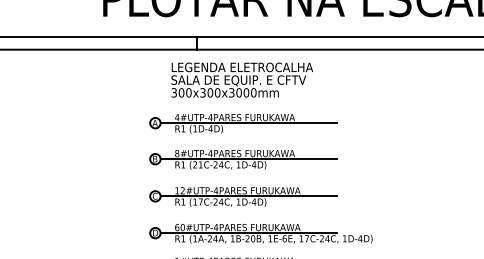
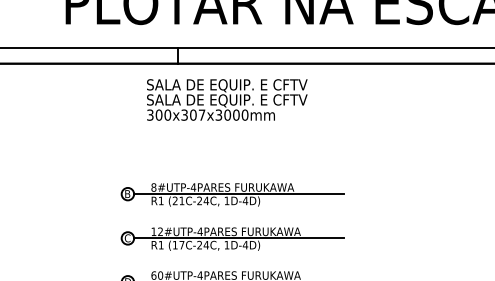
text: (242, 67) -> (231, 84), LEGENDA ELETROCALHA -> SALA DE EQUIP. E CFTV
text: (217, 92) -> (201, 114), 300x300x3000mm -> 300x307x3000mm
part: (243, 123) -> (232, 151), removed

